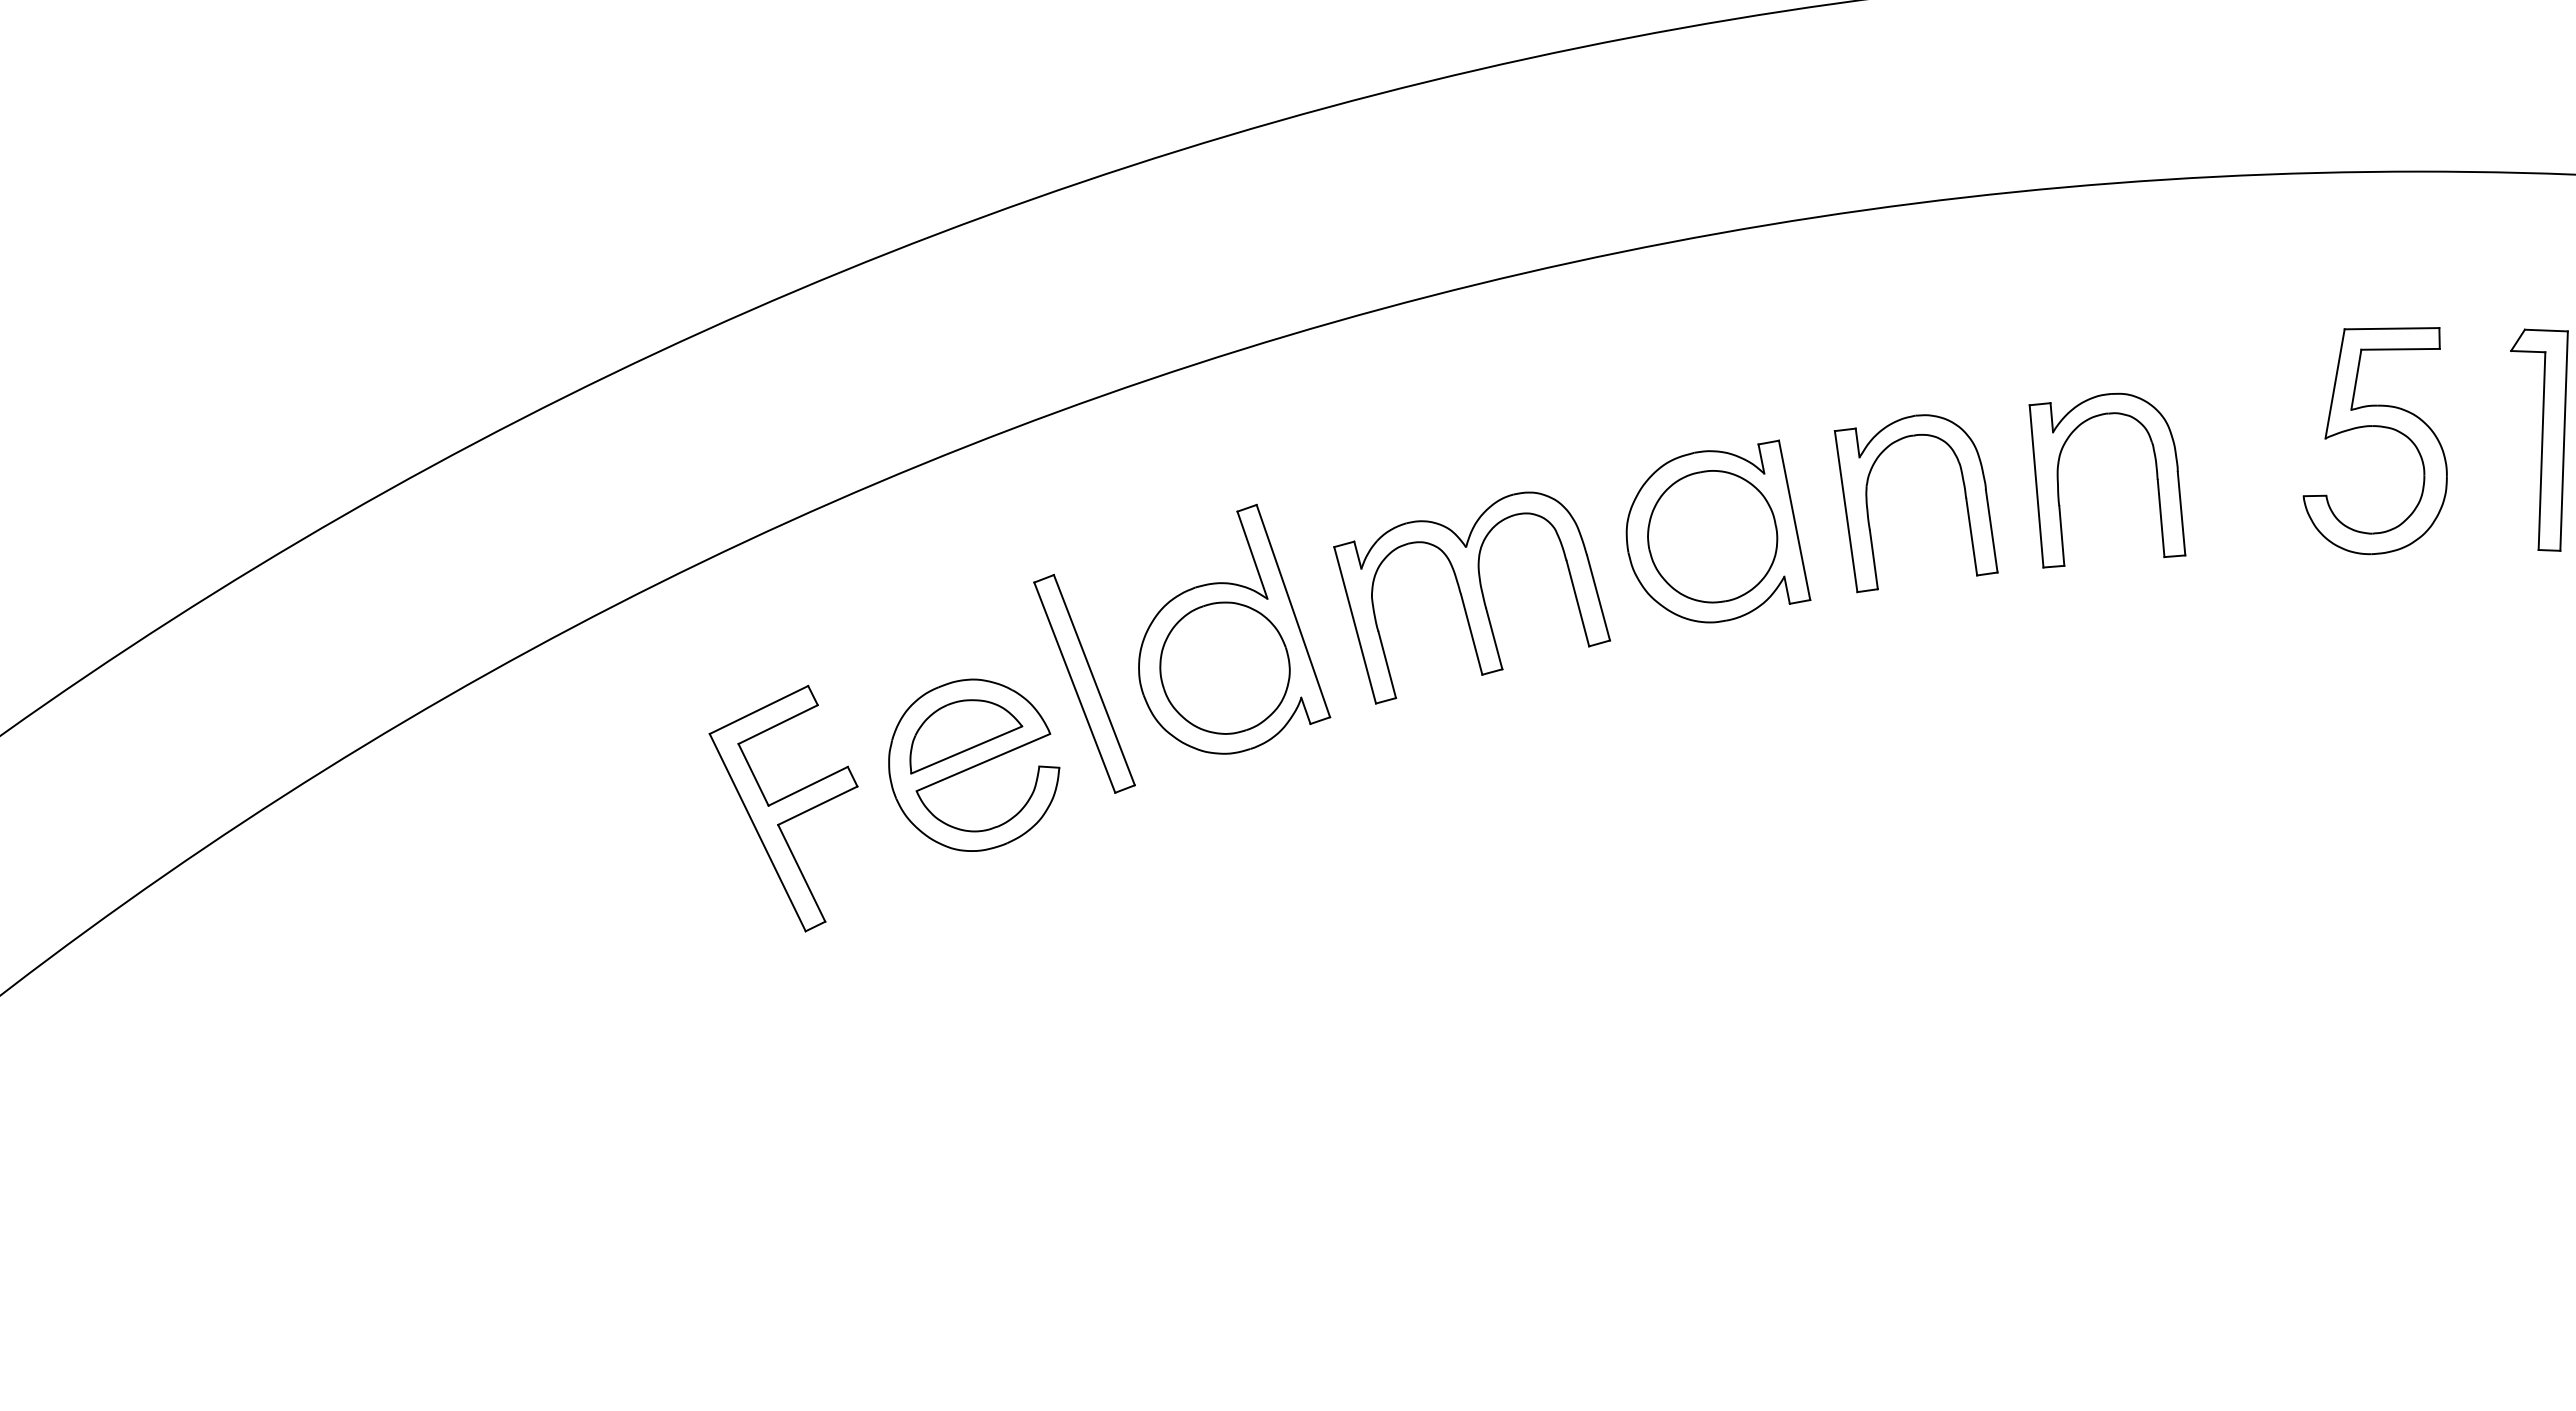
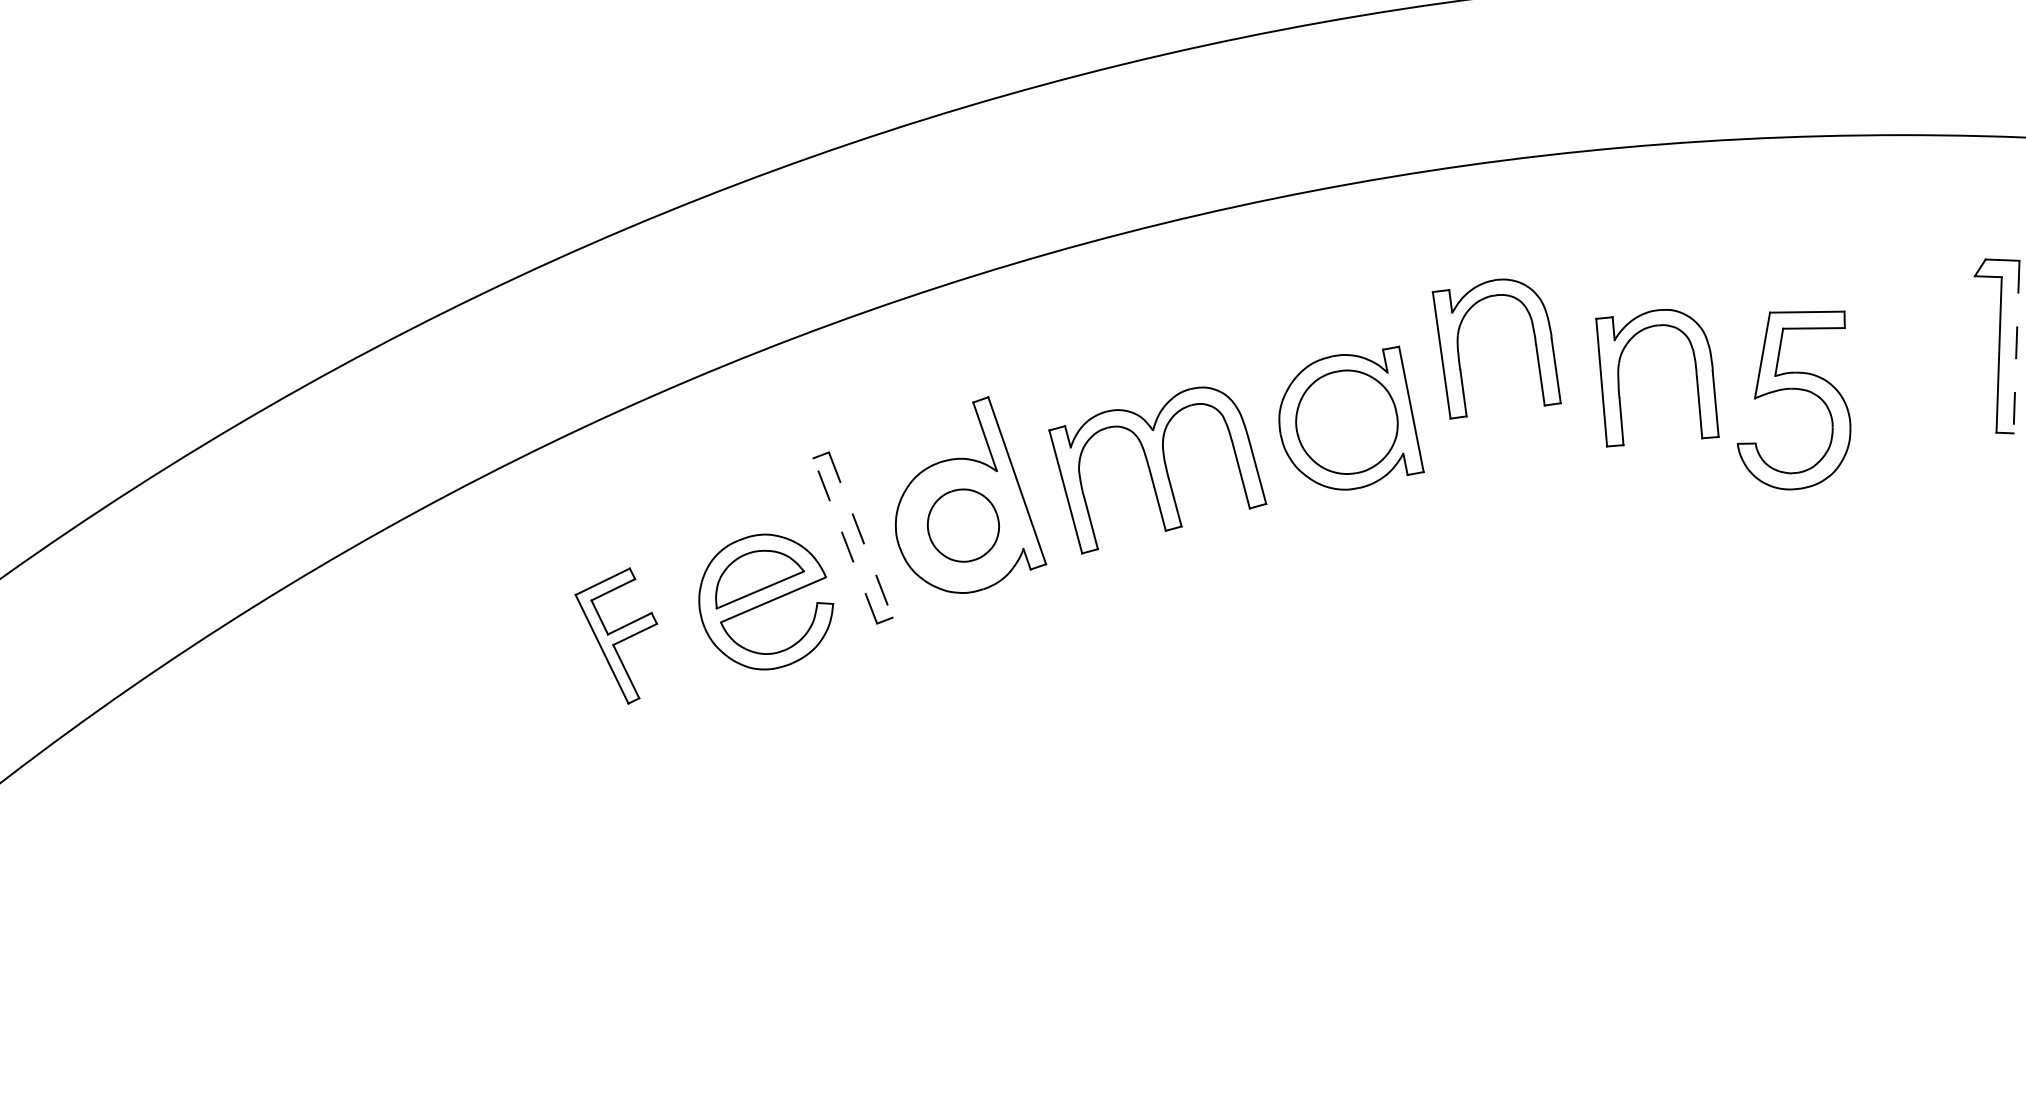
part: (2376, 427) -> (1795, 389), moved
line: (2564, 441) -> (2016, 347), solid -> dashed
part: (1868, 508) -> (1459, 352), moved
part: (1224, 667) -> (963, 525), size x0.7
line: (1094, 680) -> (860, 535), solid -> dashed
line: (1074, 687) -> (845, 540), solid -> dashed
part: (783, 808) -> (616, 635), size x0.7

